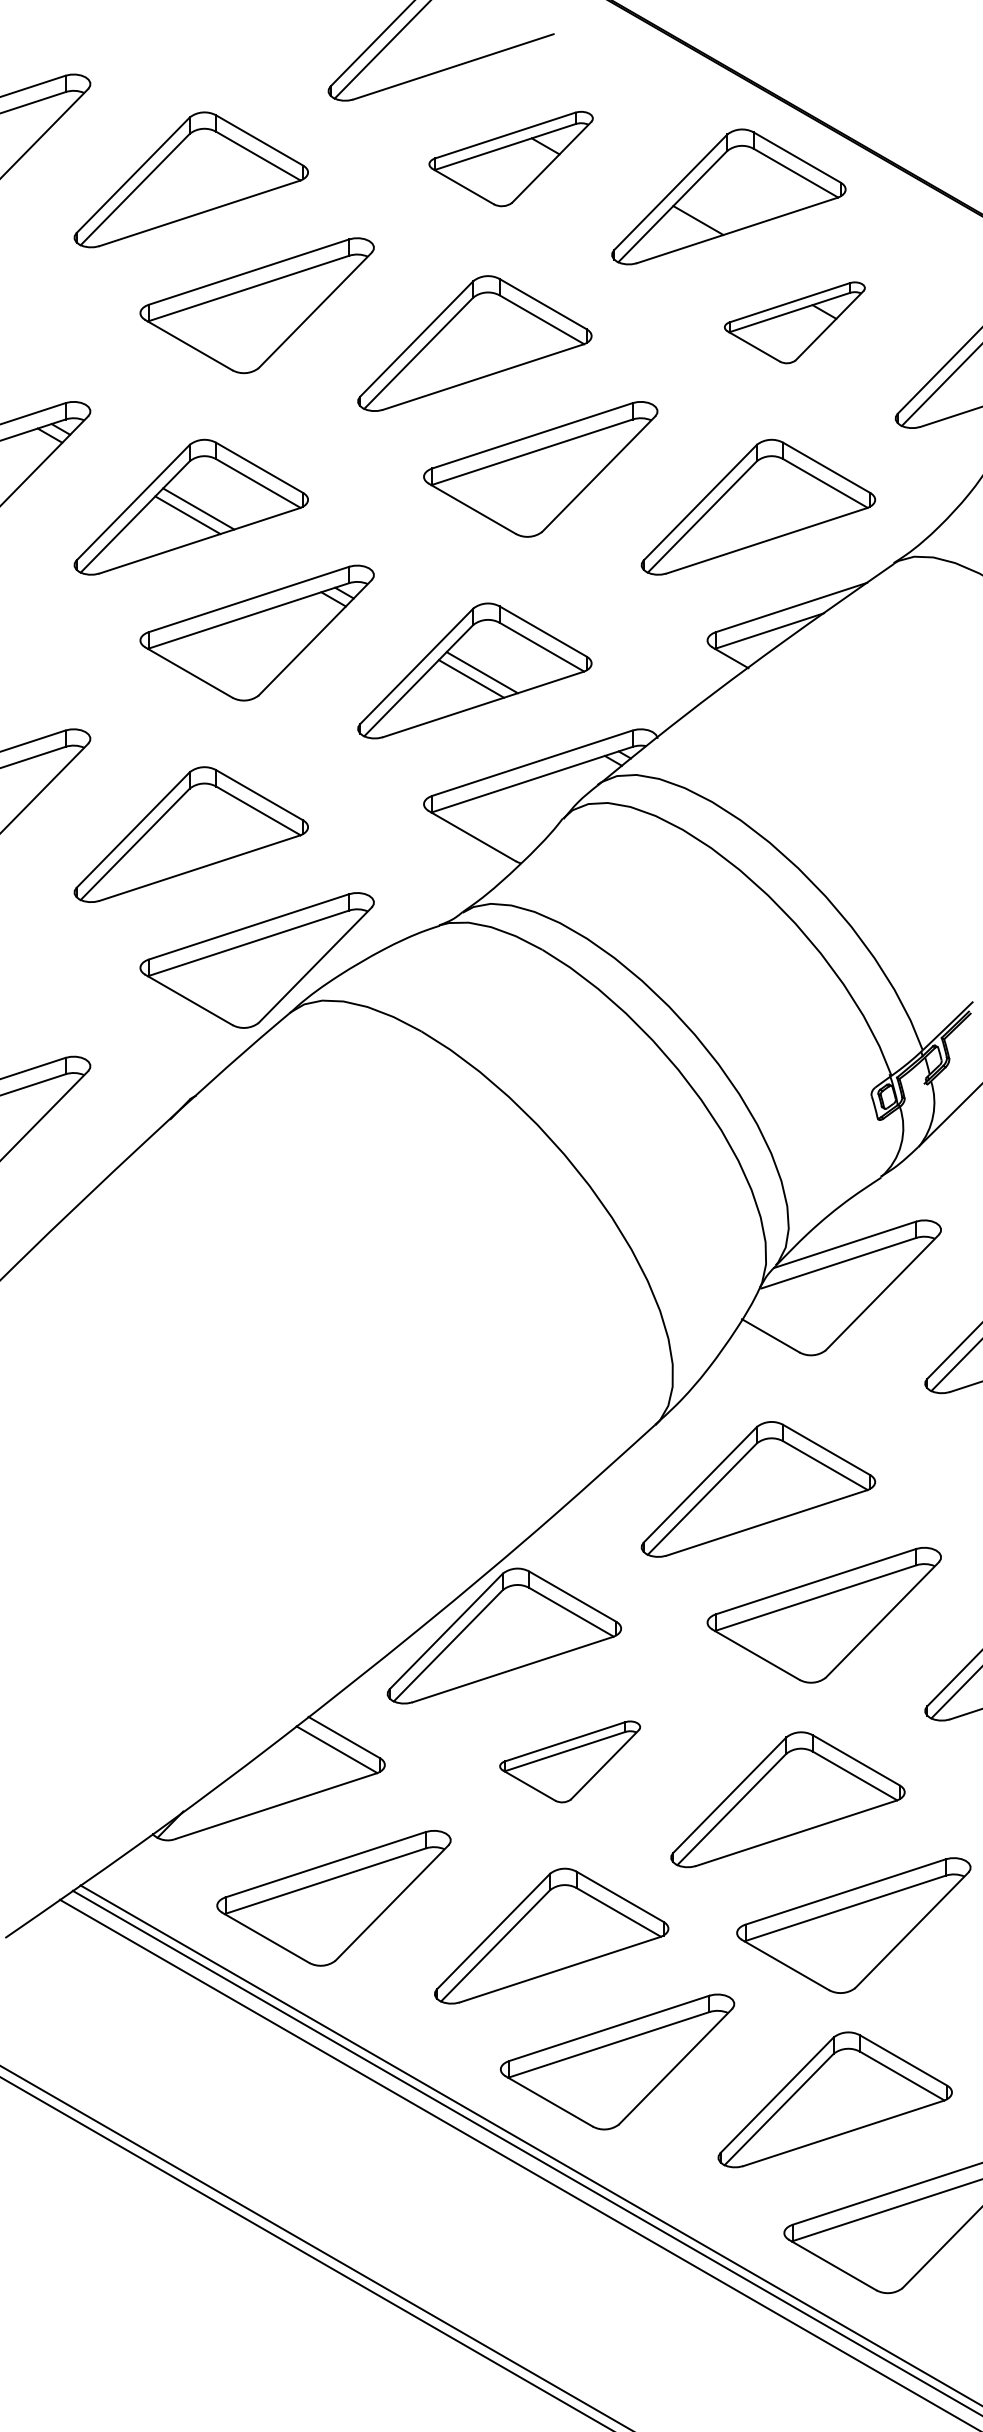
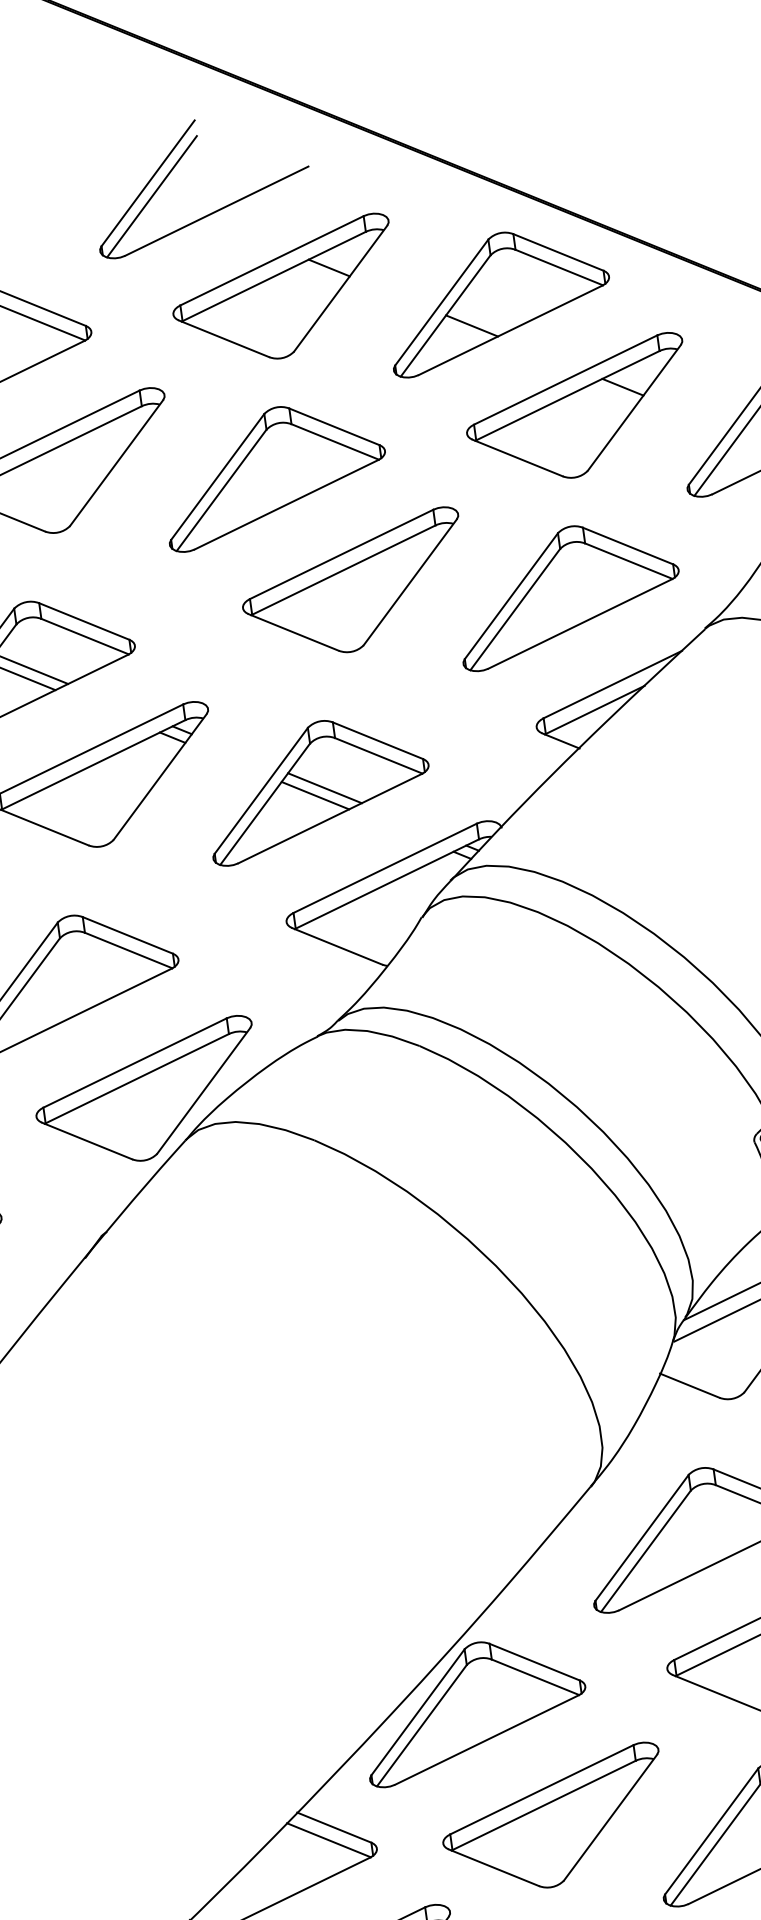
part: (510, 158) -> (283, 291), size x1.43
part: (794, 322) -> (577, 410), size x1.67
part: (569, 1761) -> (553, 1820), size x1.67

